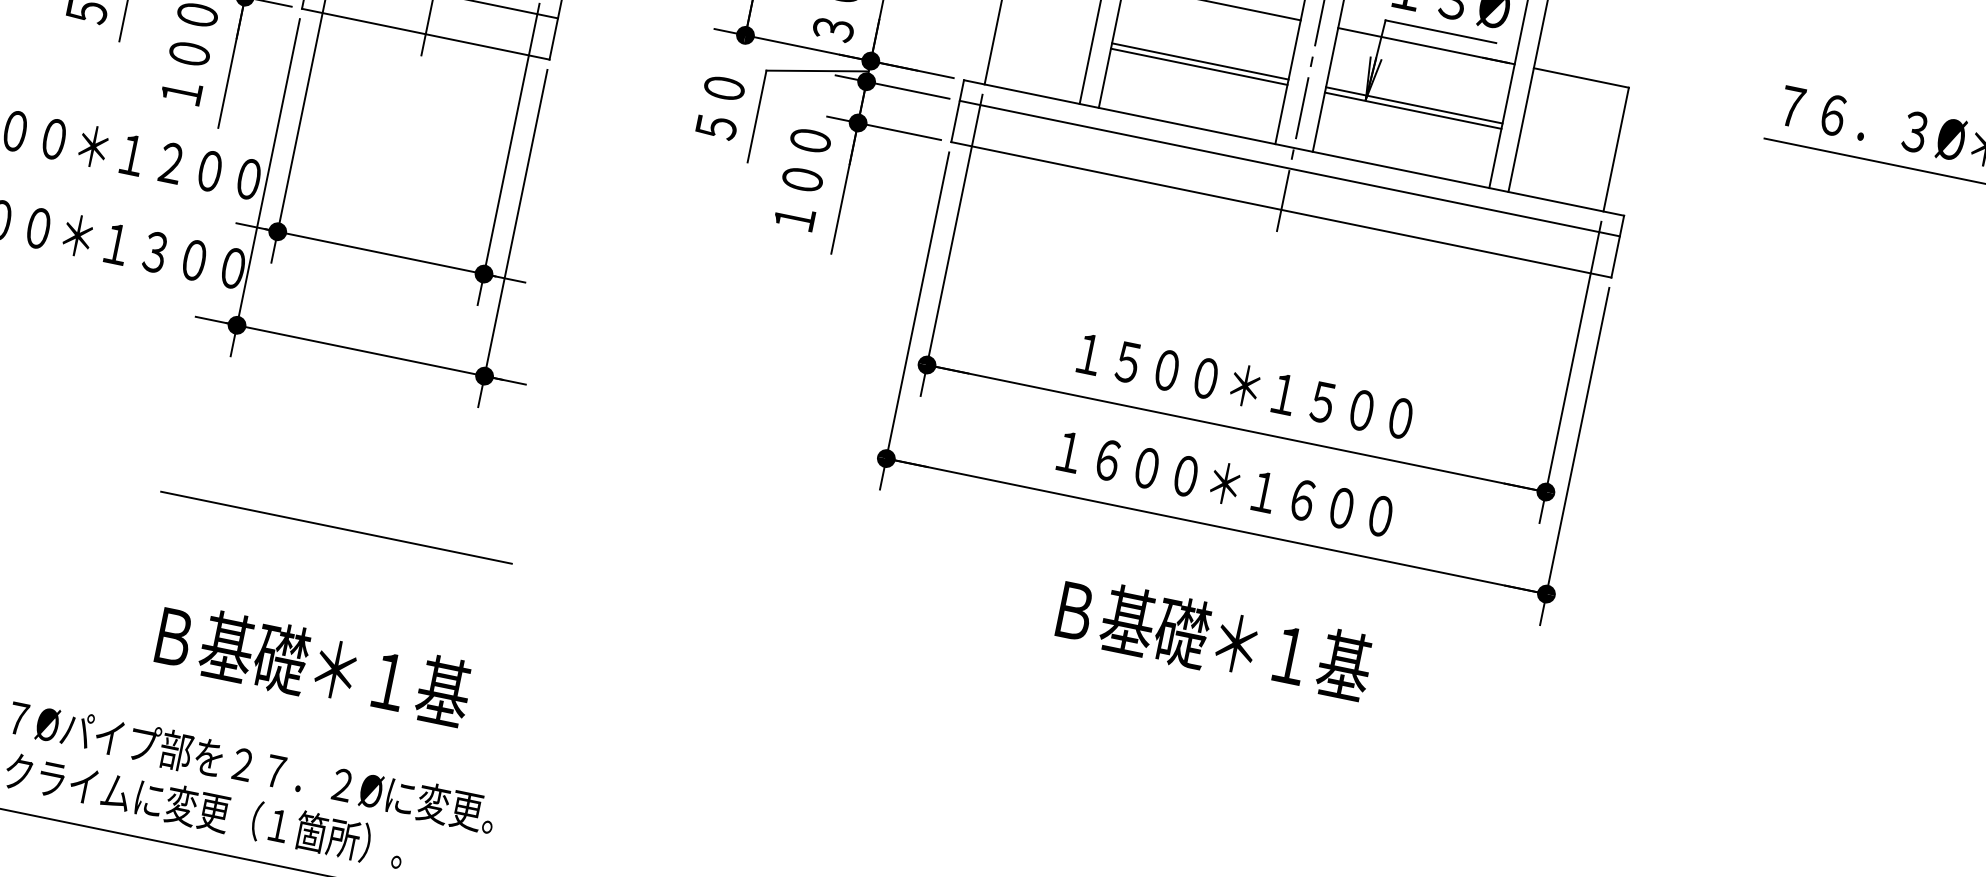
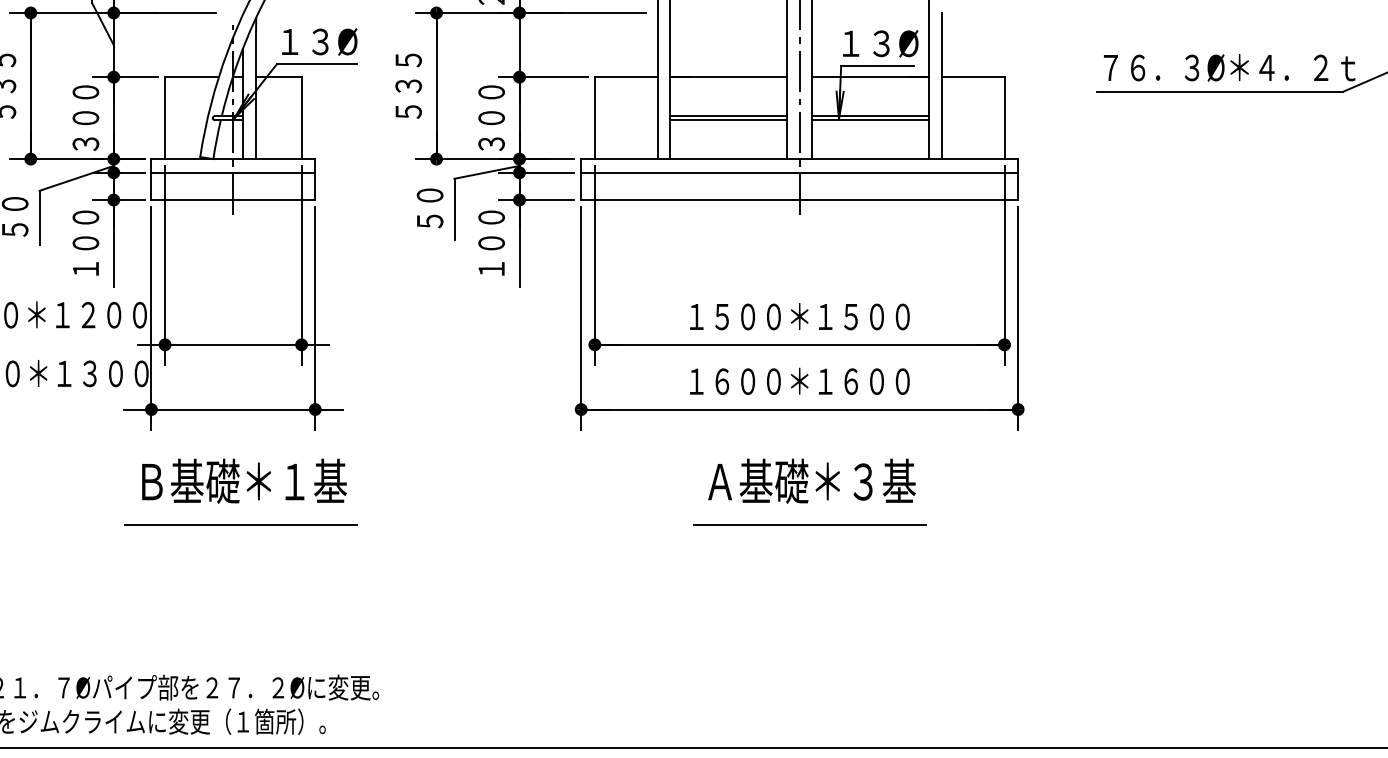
text: (1180, 632) -> (790, 481), Ｂ基礎＊１基 -> Ａ基礎＊３基
text: (314, 663) -> (244, 480), moved
line: (1195, 704) -> (809, 525), added

